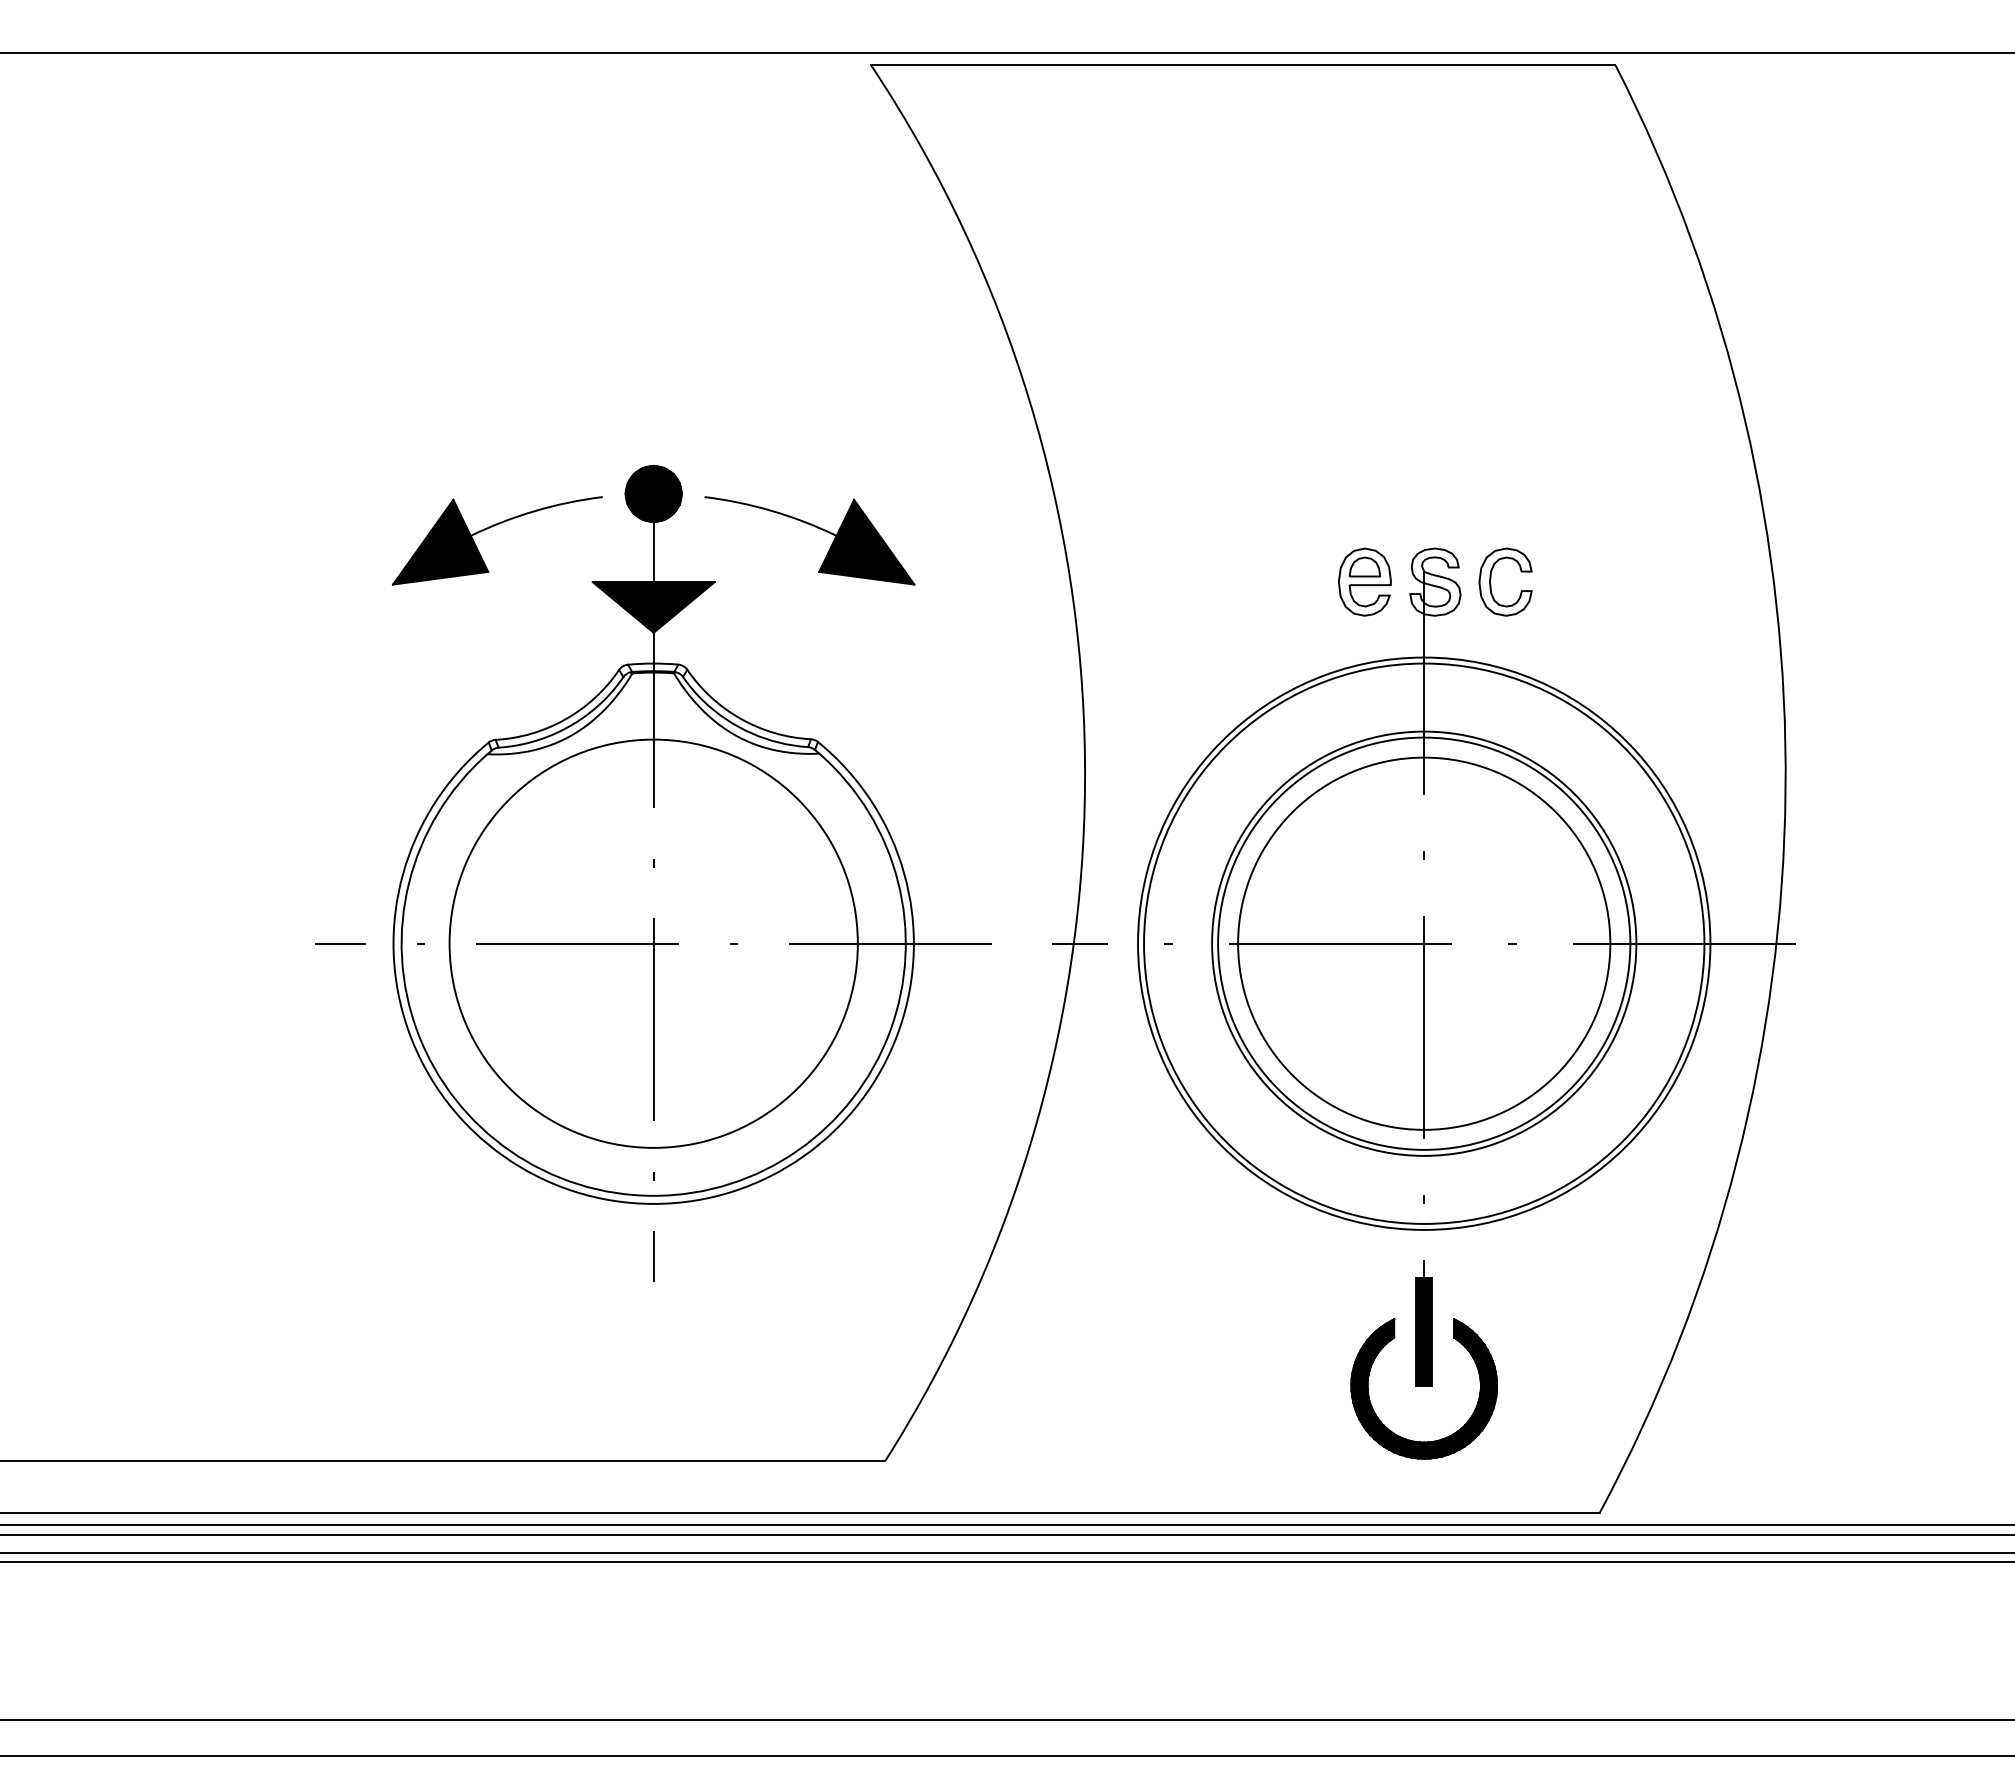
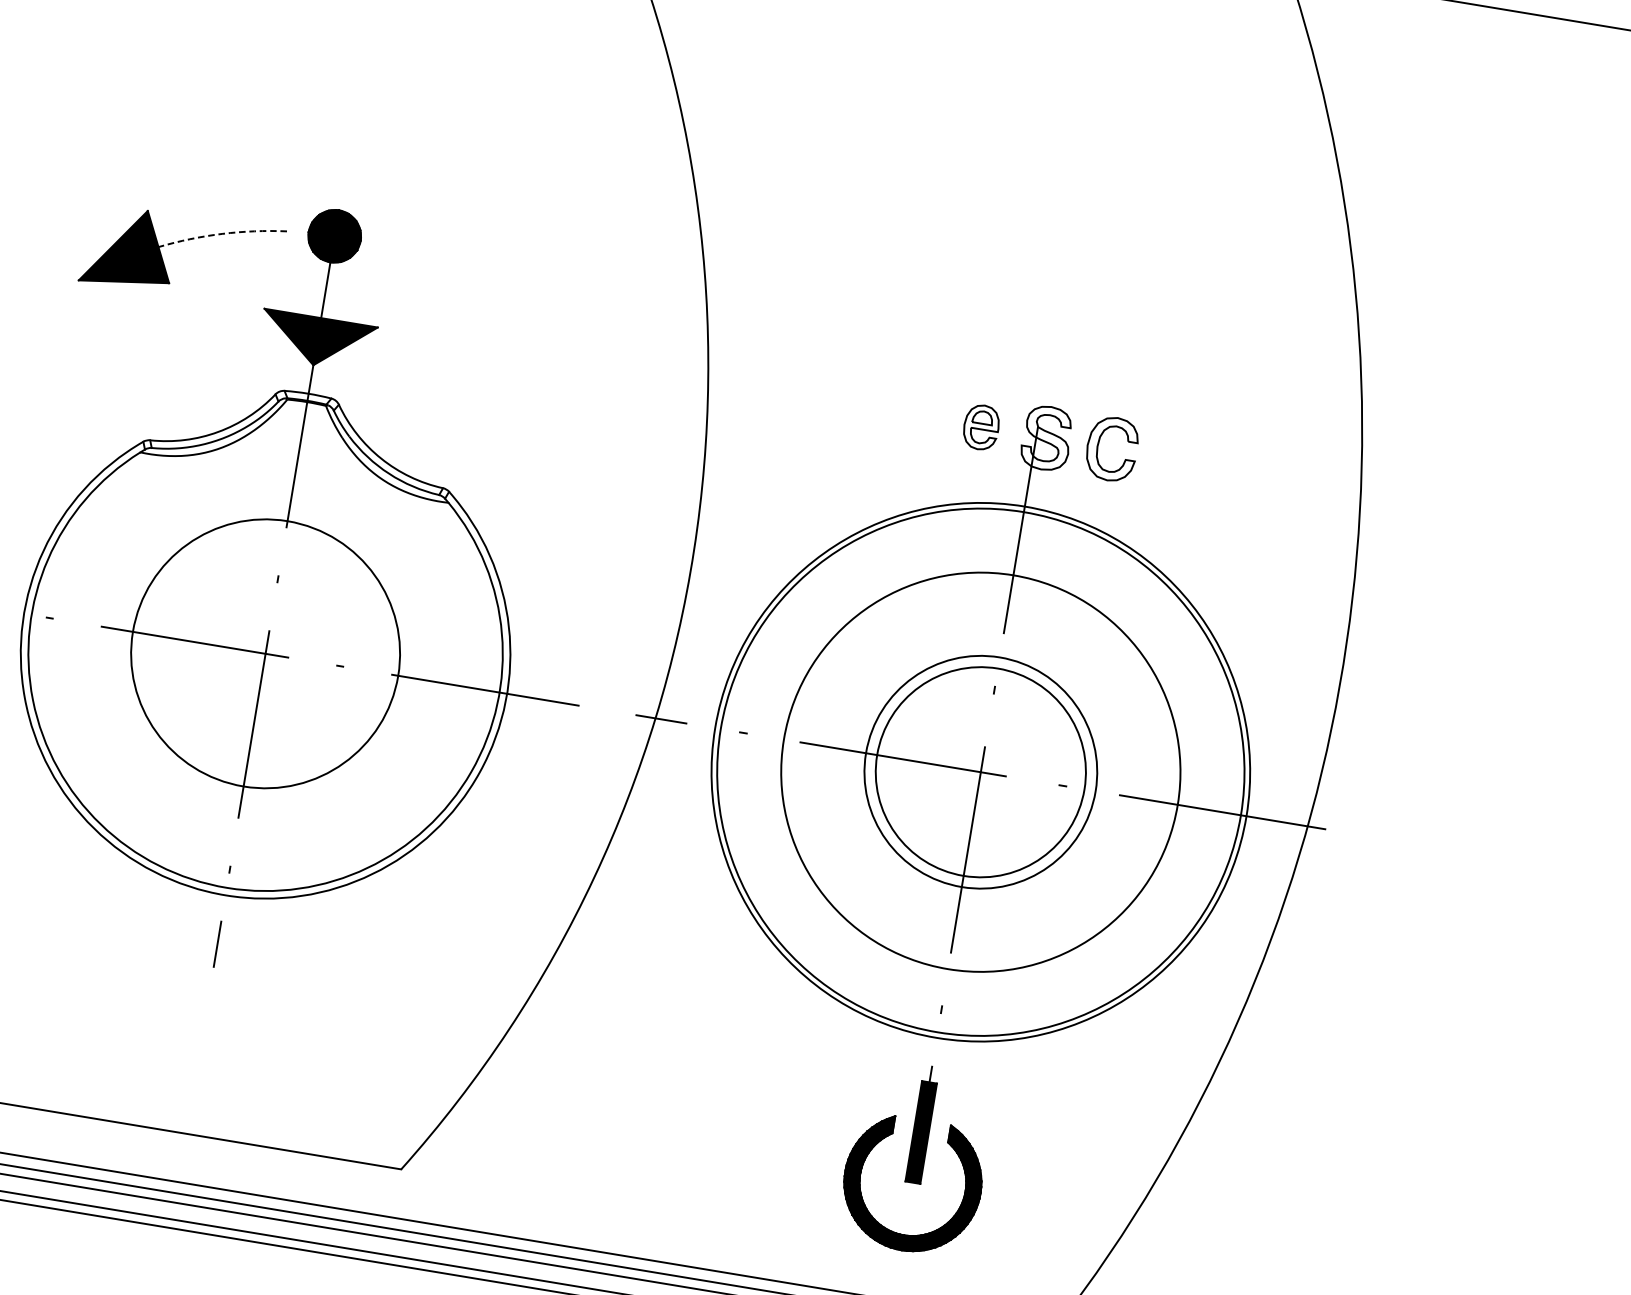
arc: (535, 511) -> (222, 234), solid -> dashed
part: (812, 526) -> (477, 290), removed
part: (1364, 581) -> (981, 426), size x0.7
circle: (653, 943) -> (265, 653), size x0.7
circle: (1424, 943) -> (981, 772), size x0.6
circle: (1424, 943) -> (981, 772), size x0.6

